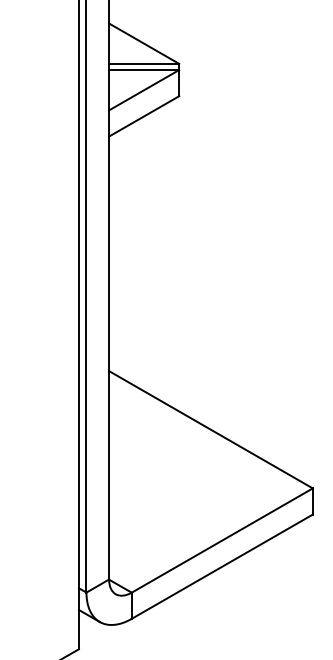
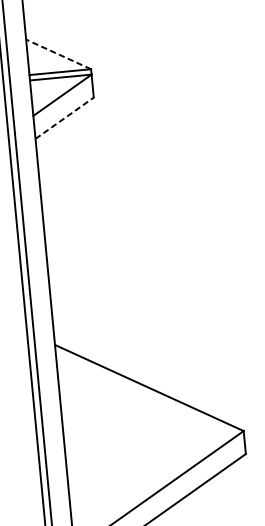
line: (143, 43) -> (58, 54), solid -> dashed
line: (144, 116) -> (64, 118), solid -> dashed

